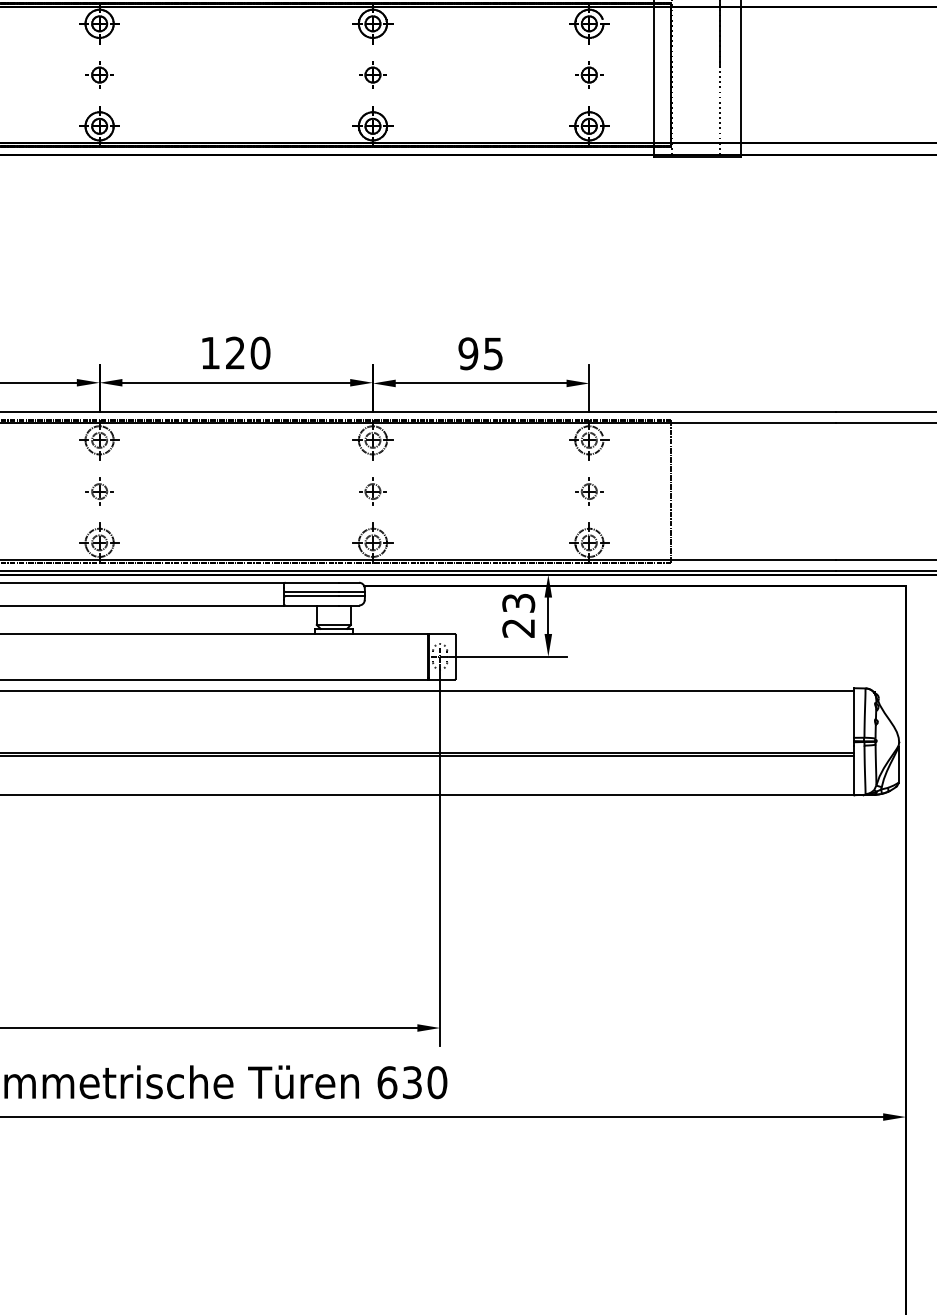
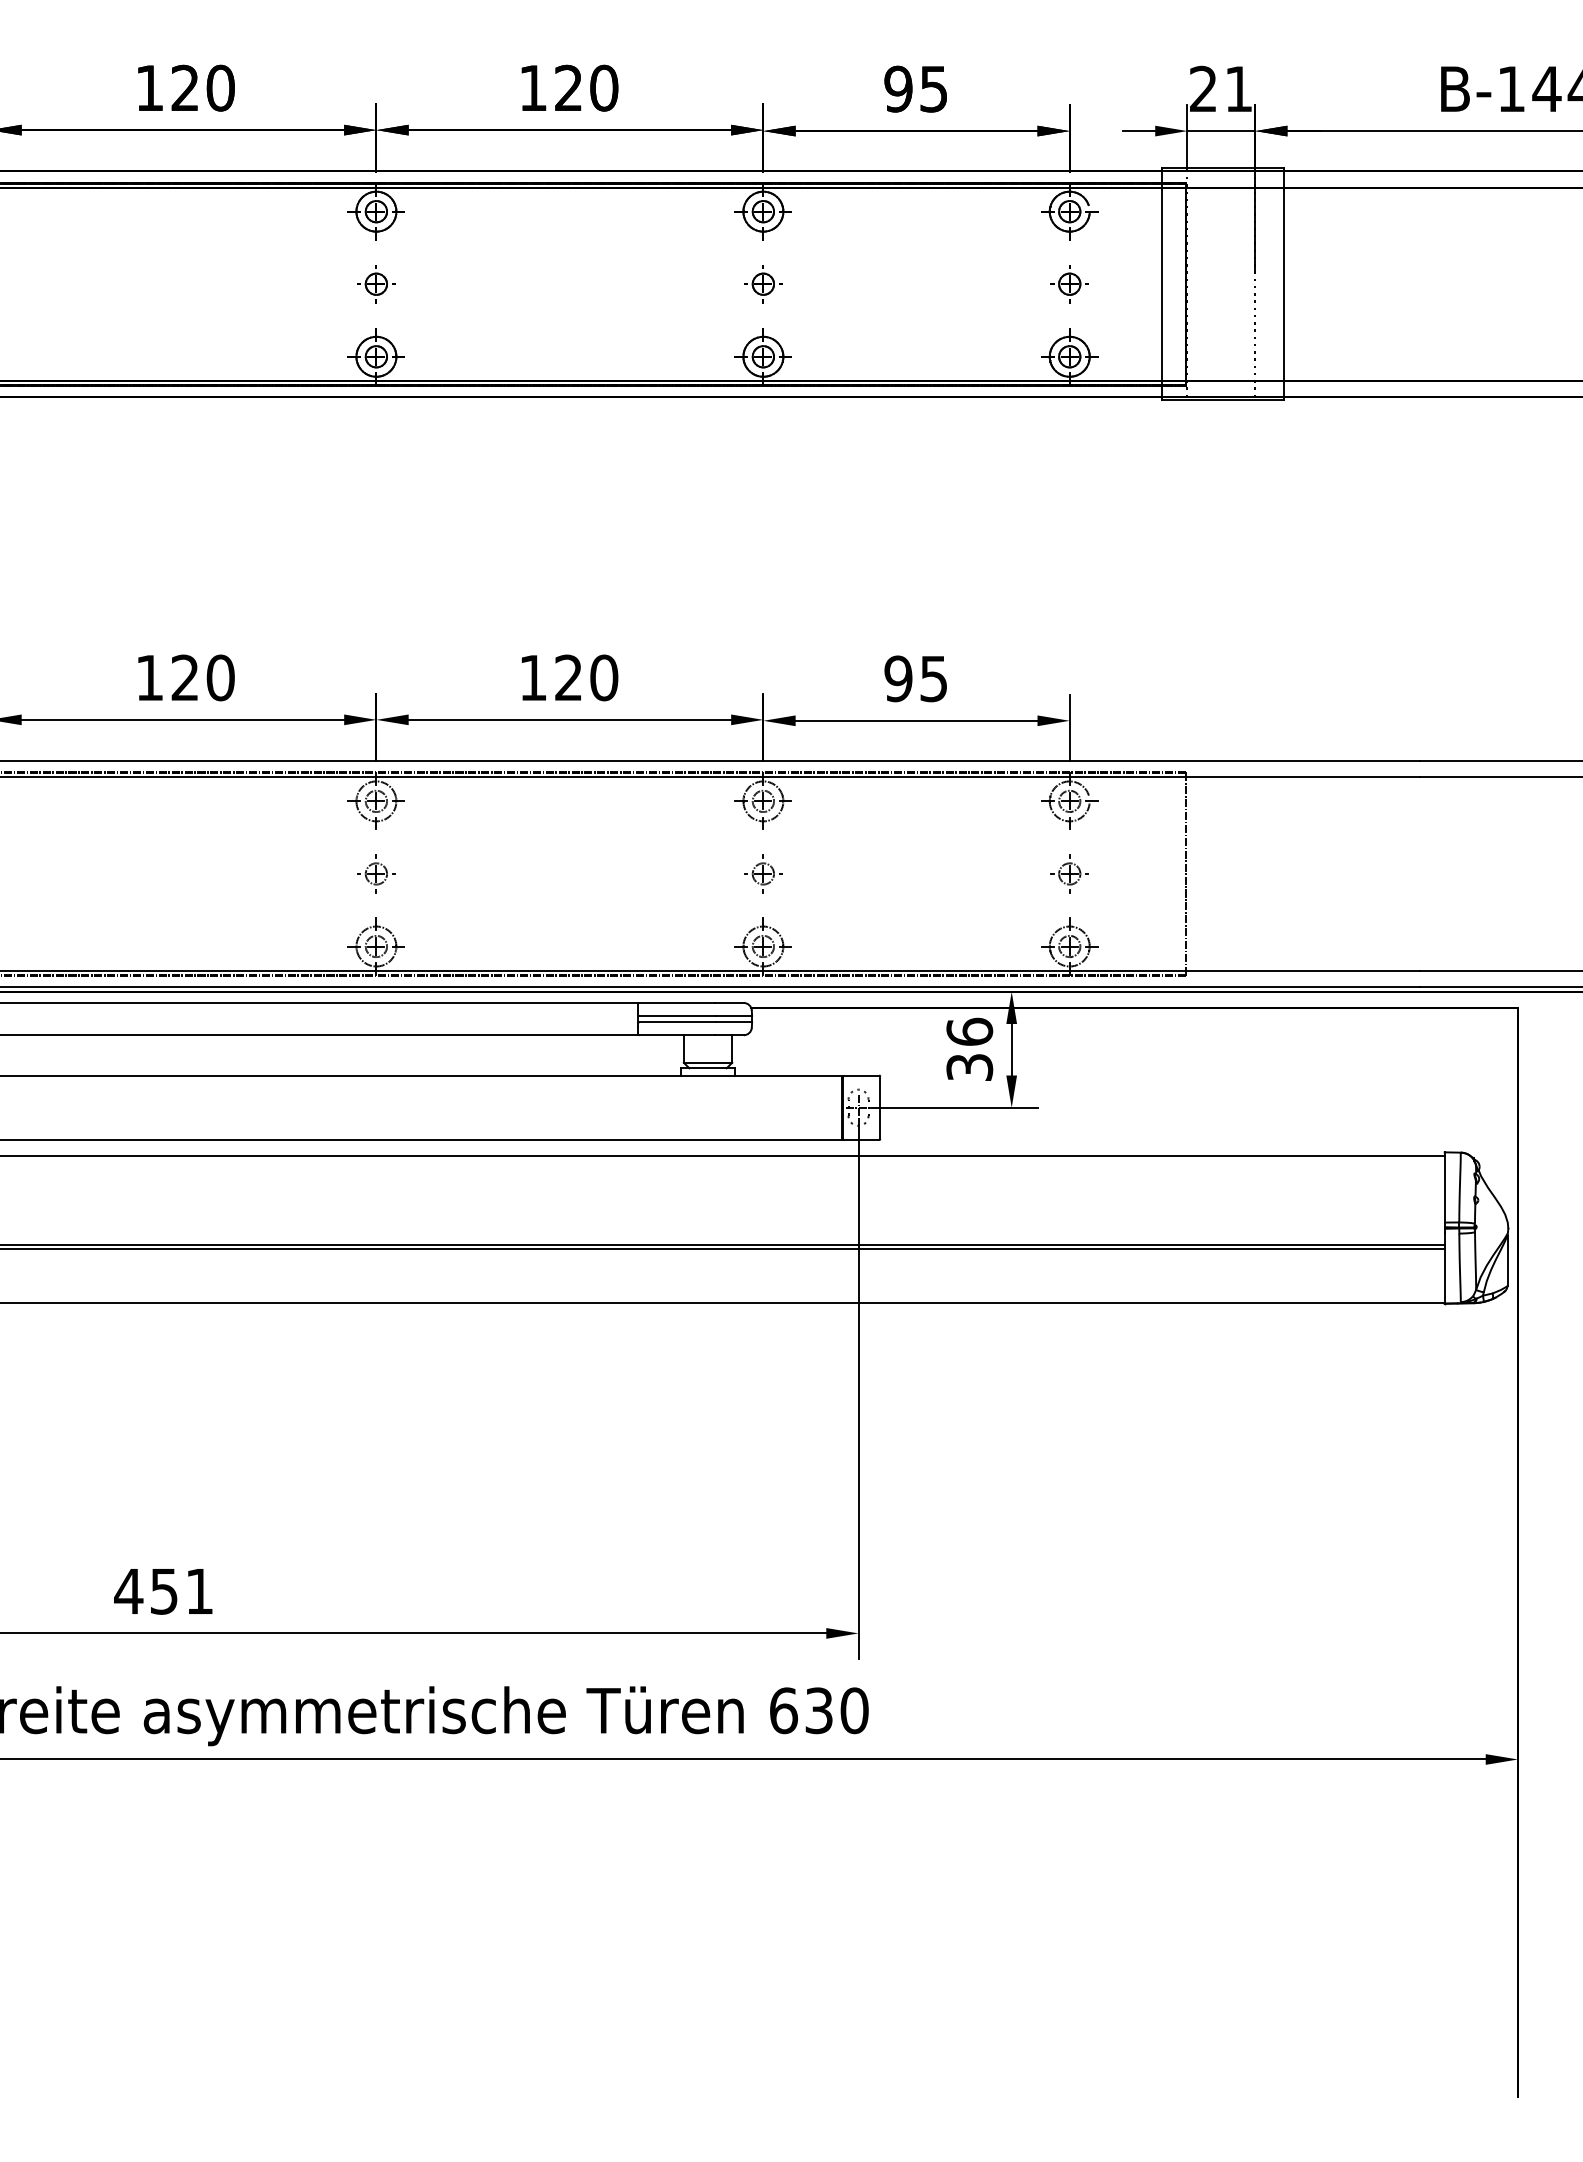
text: (518, 615) -> (969, 1049), 23 -> 36

